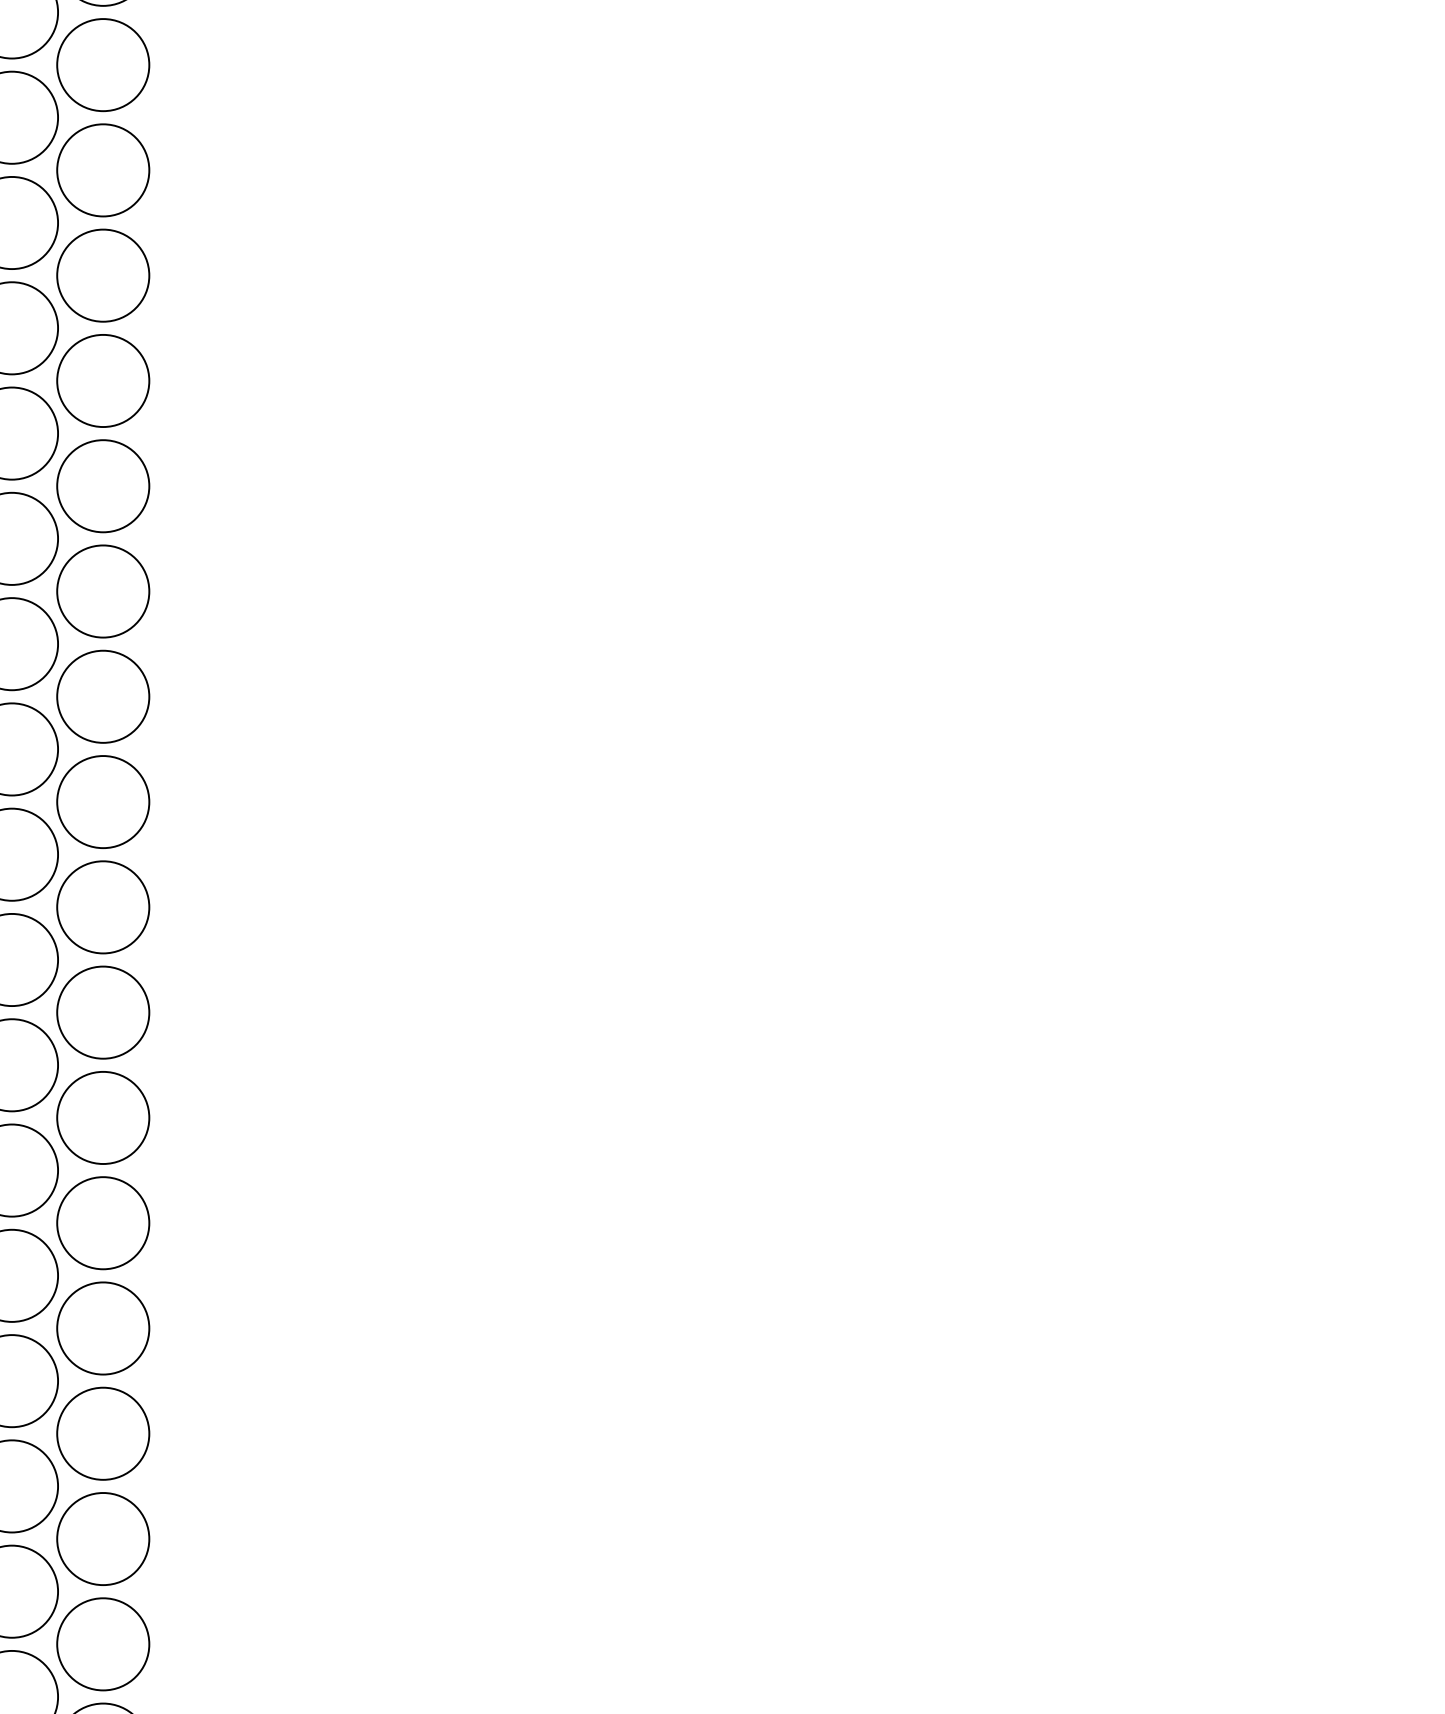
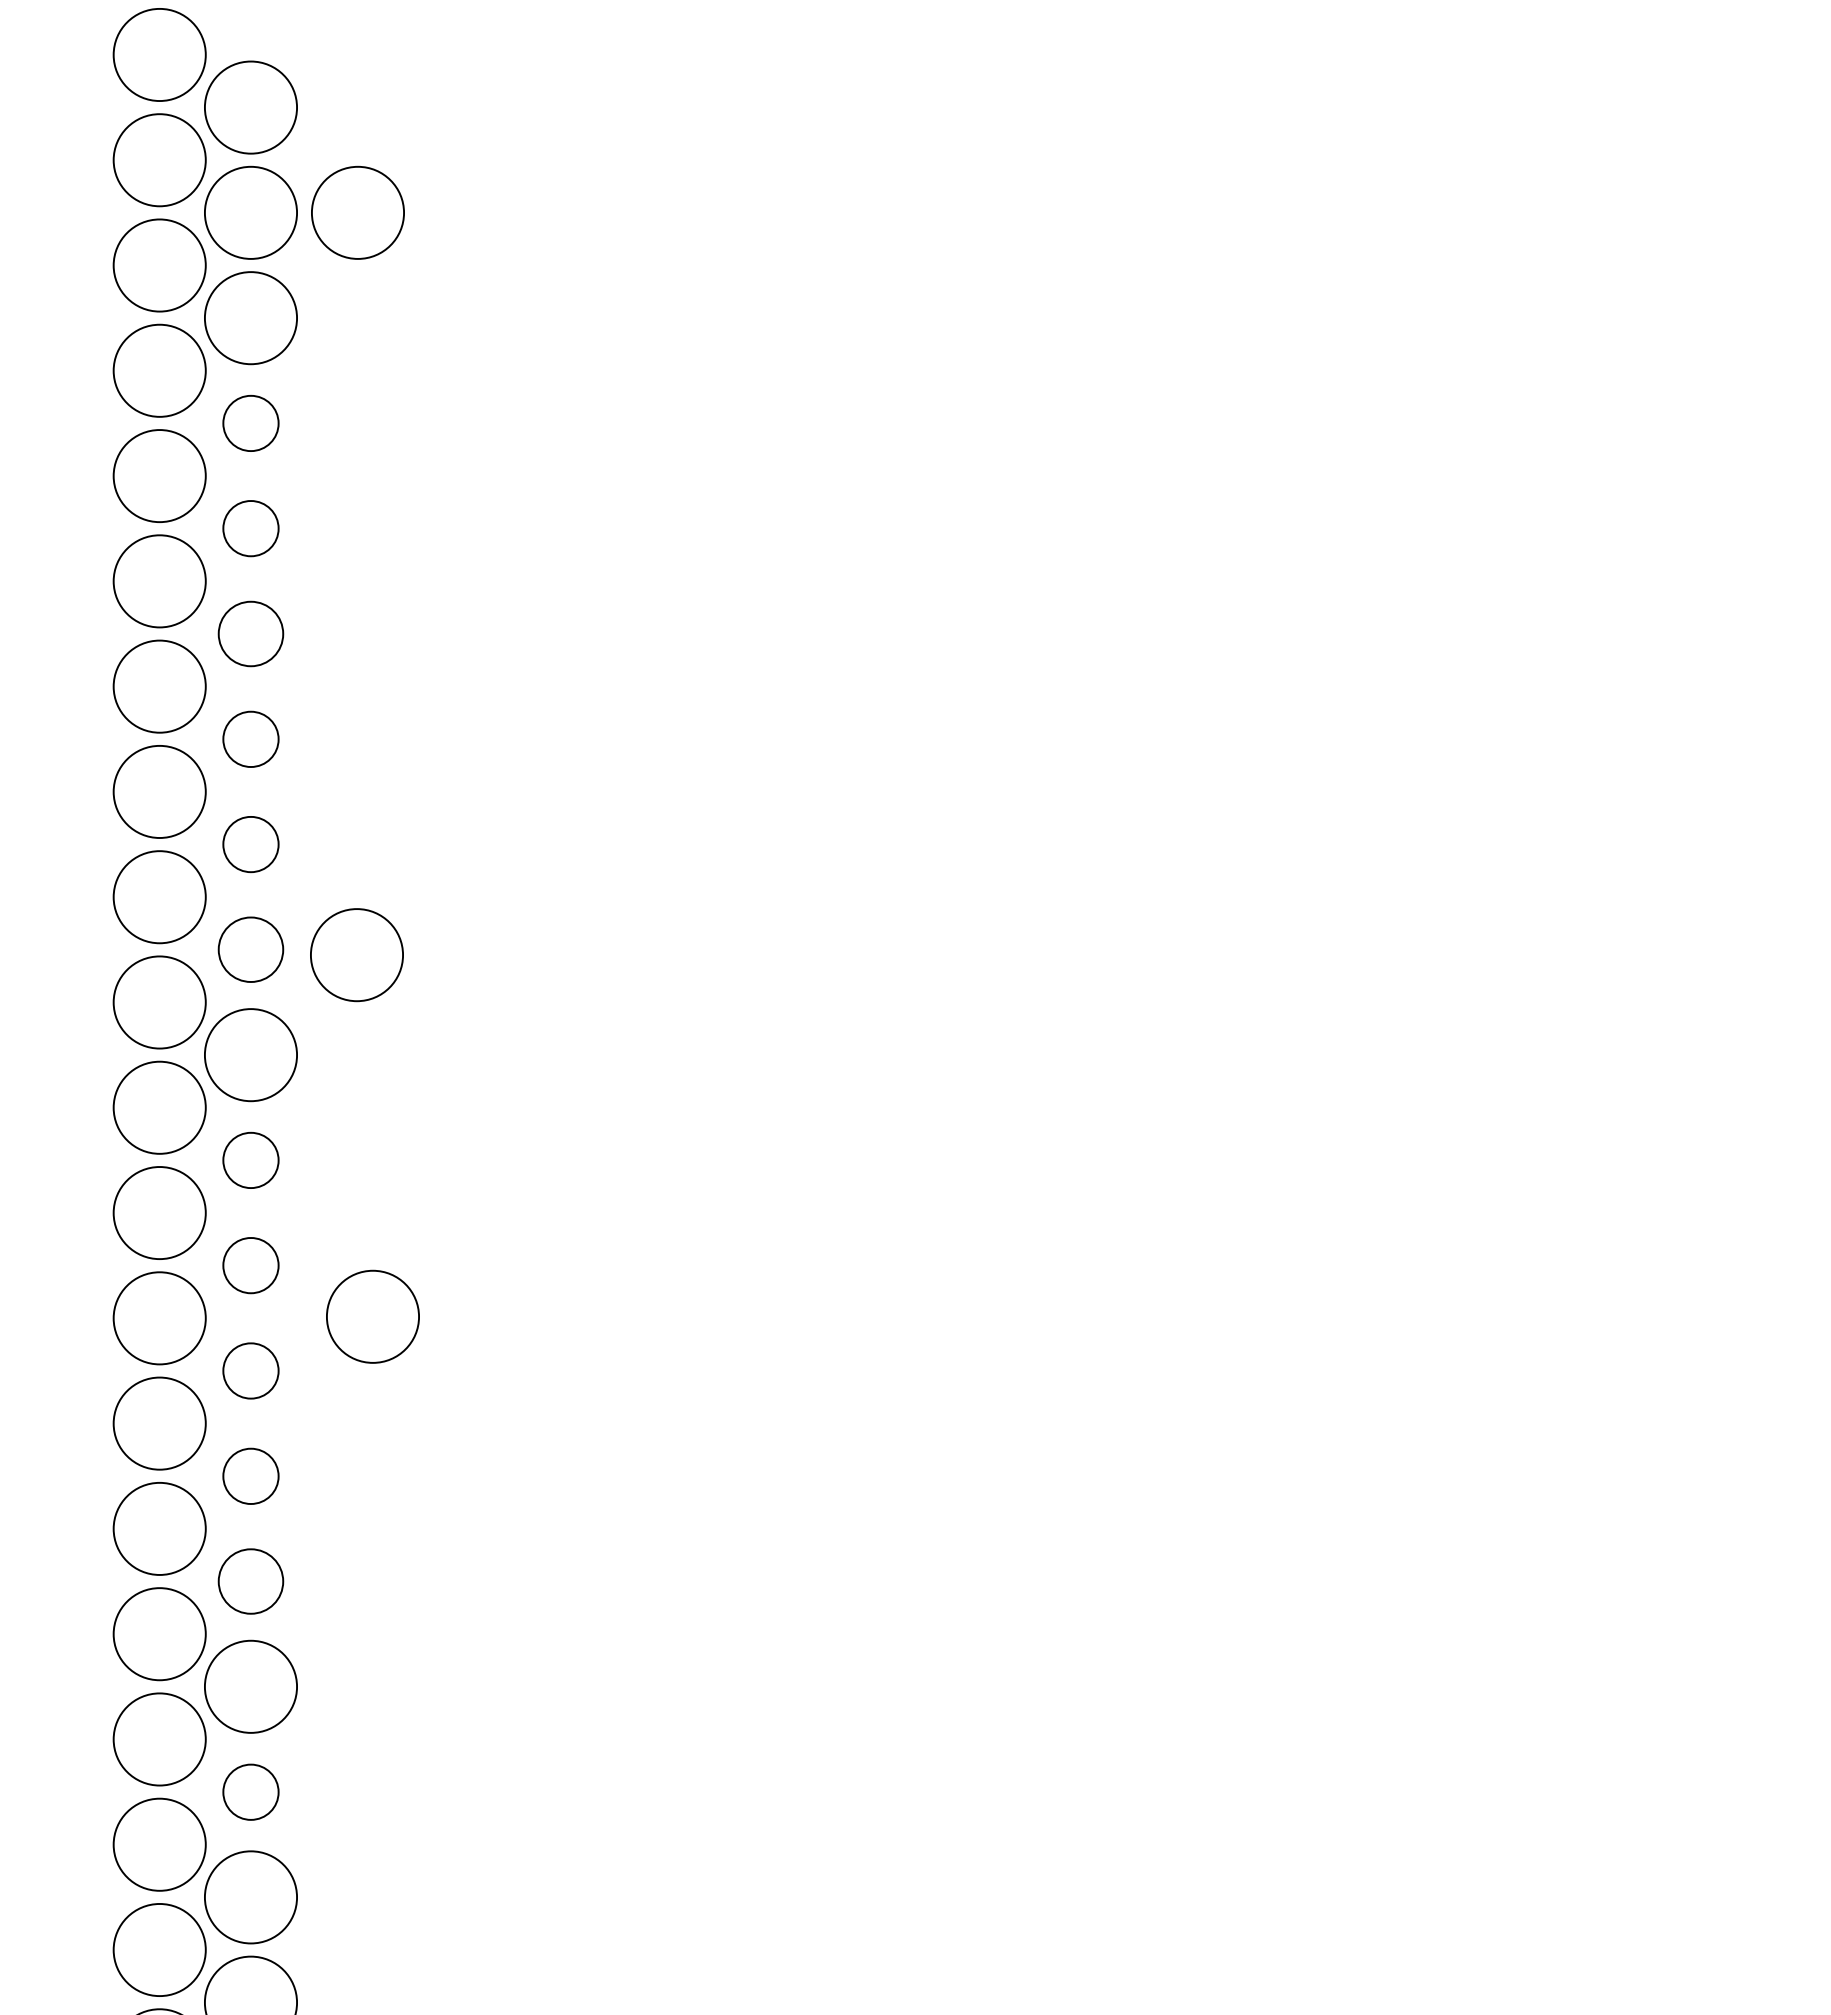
part: (209, 64) -> (357, 212), added
part: (102, 275) -> (250, 423), size x0.6
part: (102, 380) -> (250, 528), size x0.6
part: (102, 485) -> (250, 633), size x0.7
part: (102, 591) -> (250, 739), size x0.6
part: (102, 696) -> (250, 844), size x0.6
part: (102, 801) -> (250, 949), size x0.7
part: (208, 807) -> (356, 955), added
part: (102, 1012) -> (250, 1160), size x0.6
part: (102, 1117) -> (250, 1265), size x0.6
part: (224, 1168) -> (372, 1316), added
part: (102, 1222) -> (250, 1370), size x0.6
part: (102, 1328) -> (250, 1476), size x0.6
part: (102, 1433) -> (250, 1581), size x0.7
part: (102, 1644) -> (250, 1792), size x0.6

